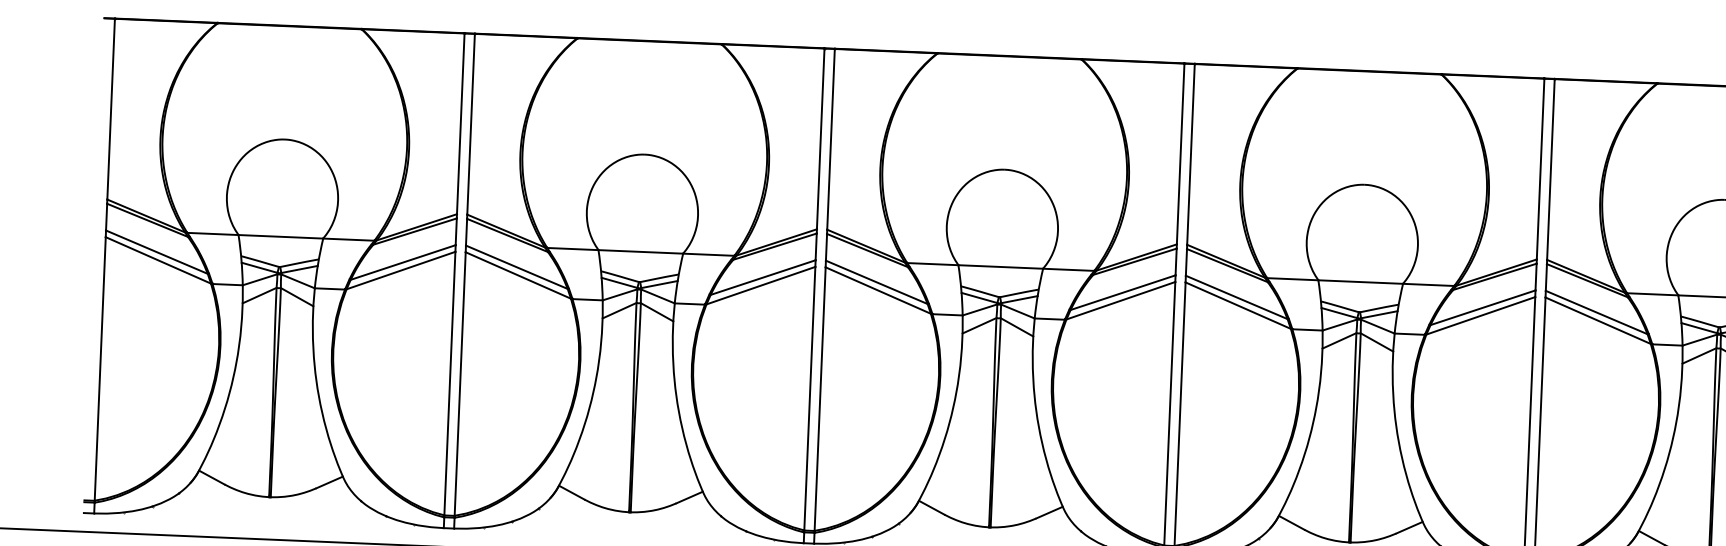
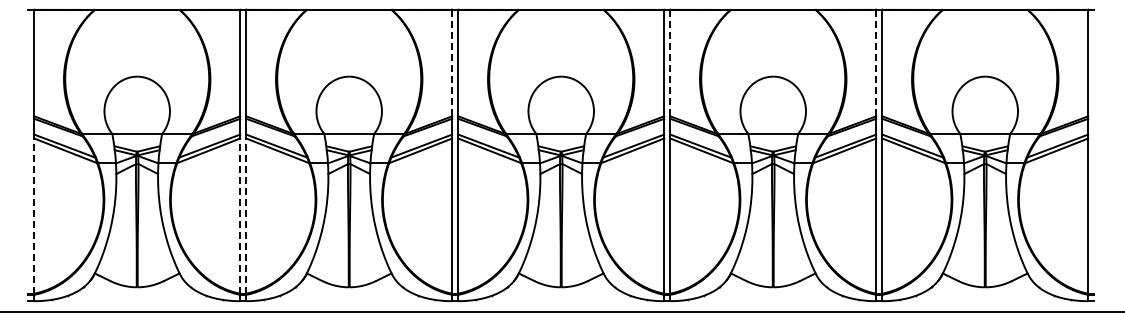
line: (821, 137) -> (452, 62), solid -> dashed
line: (1191, 153) -> (670, 62), solid -> dashed
line: (1541, 168) -> (876, 62), solid -> dashed
line: (100, 369) -> (34, 216), solid -> dashed
line: (450, 384) -> (240, 216), solid -> dashed
line: (460, 384) -> (246, 216), solid -> dashed

